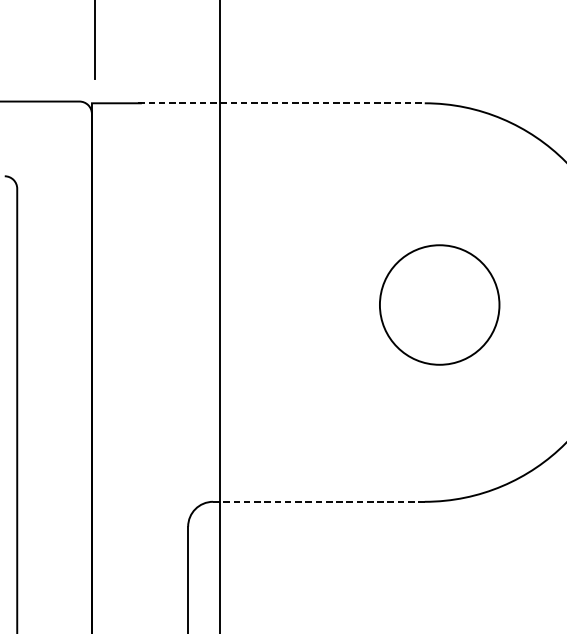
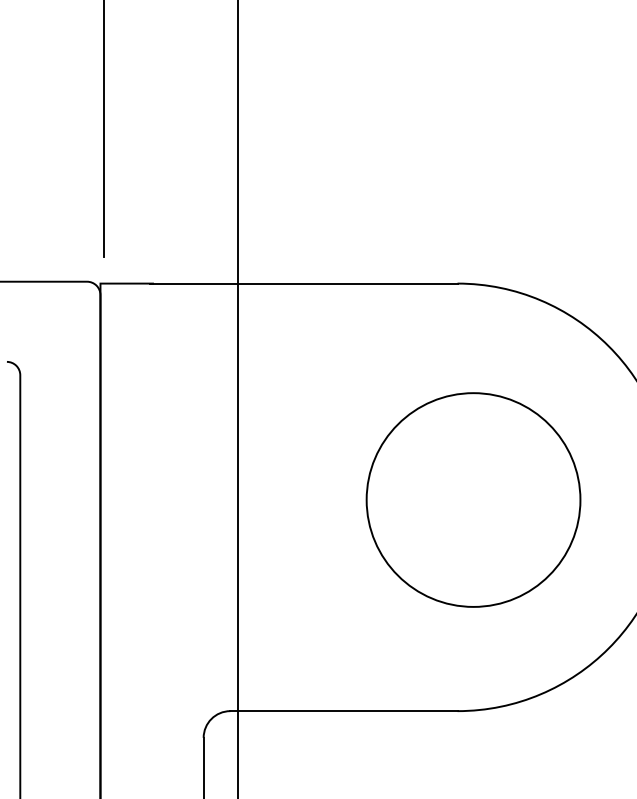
line: (281, 103) -> (303, 283), dashed -> solid
circle: (439, 304) -> (473, 499), size x1.67
line: (318, 502) -> (343, 711), dashed -> solid

